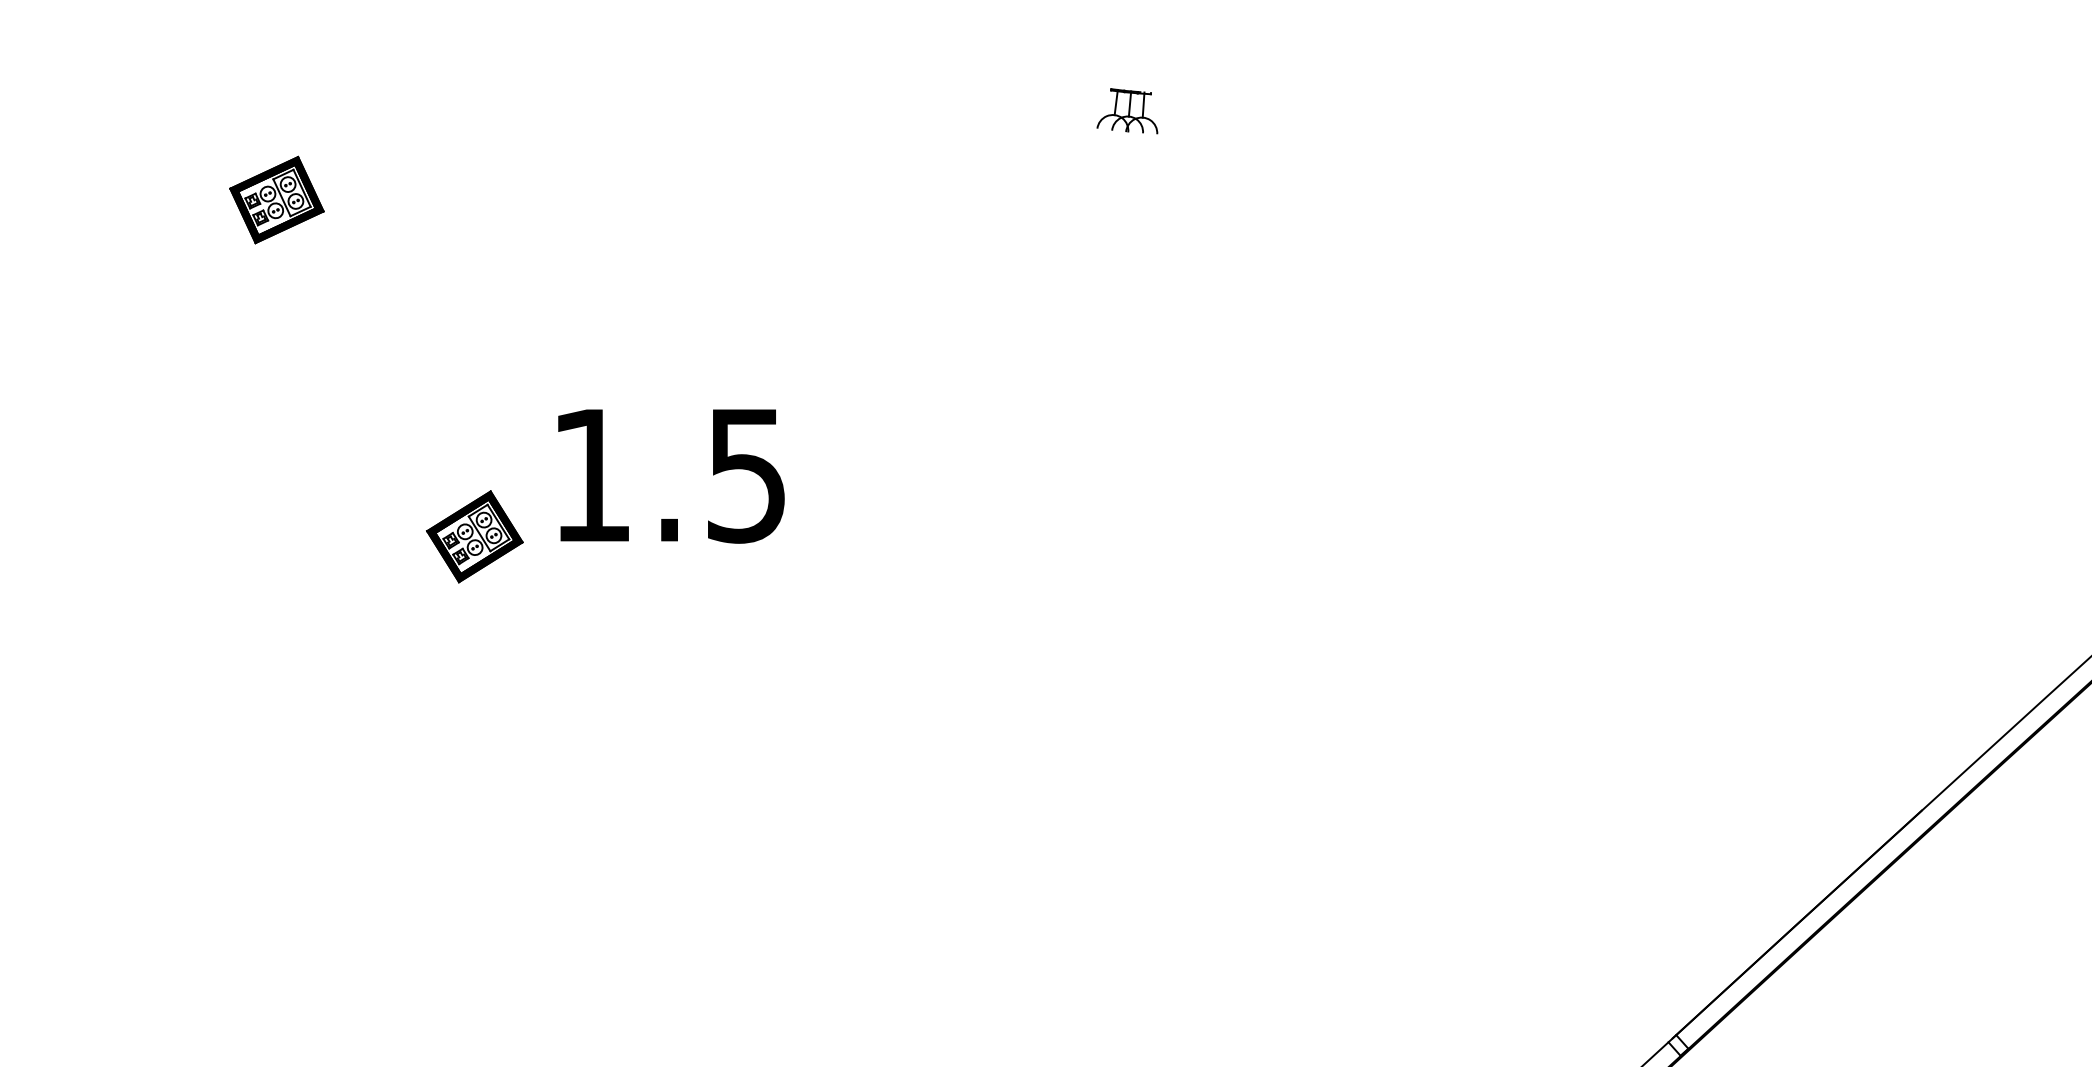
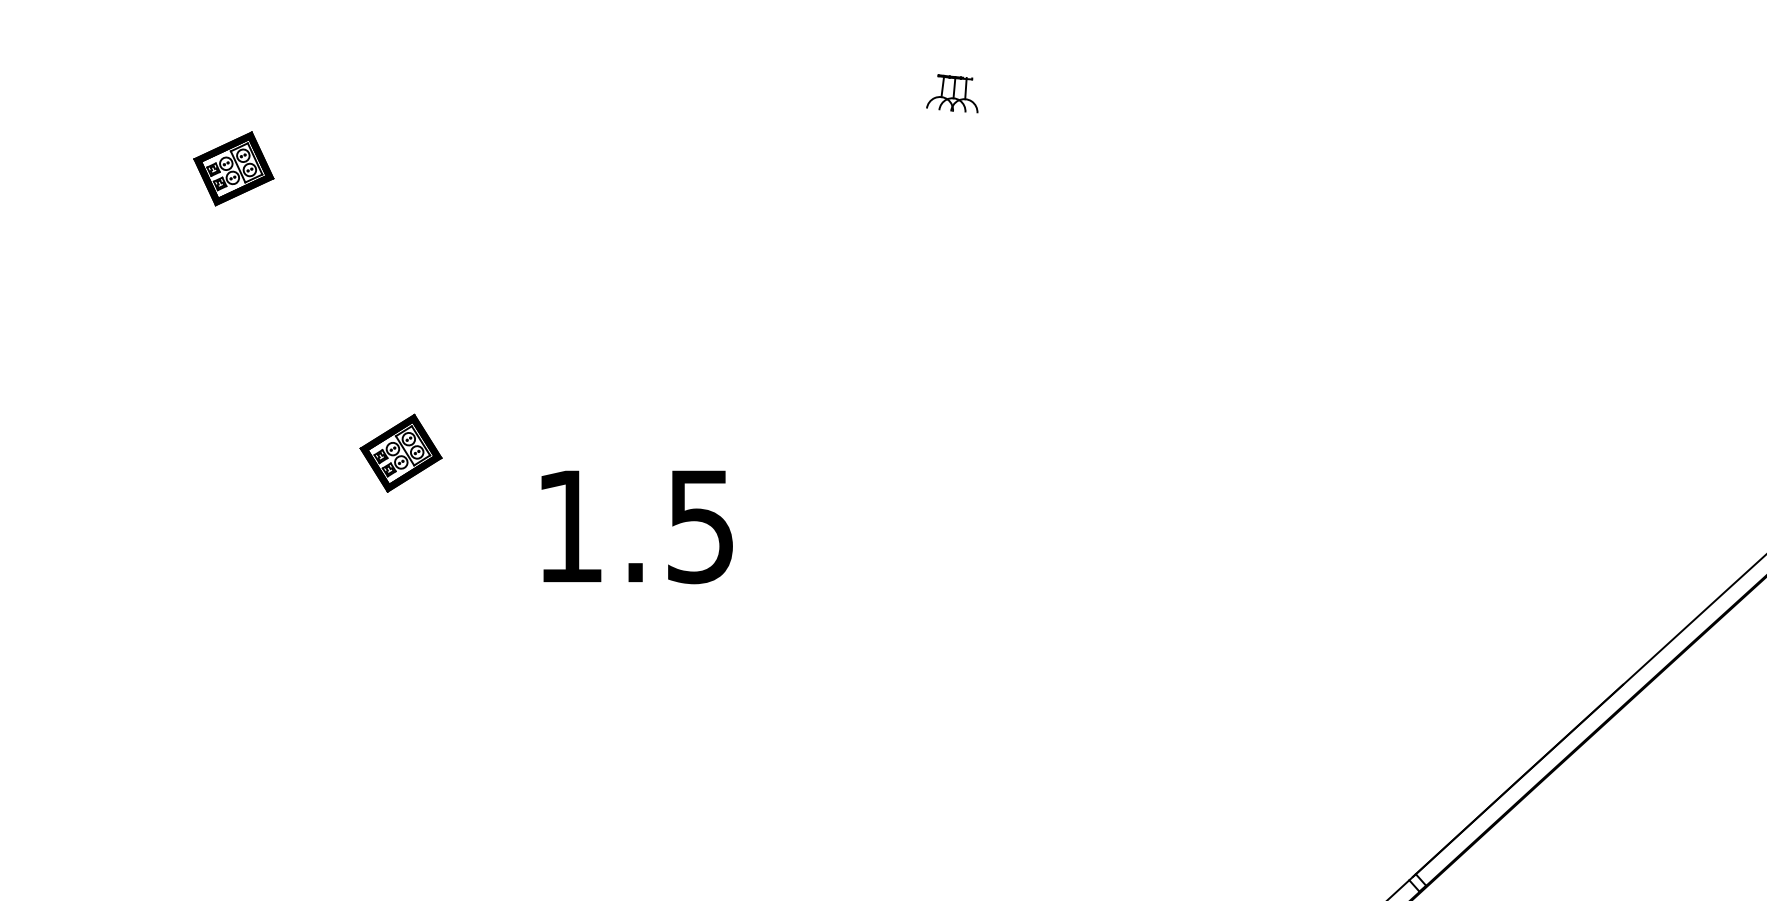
text: (671, 476) -> (637, 527), moved

